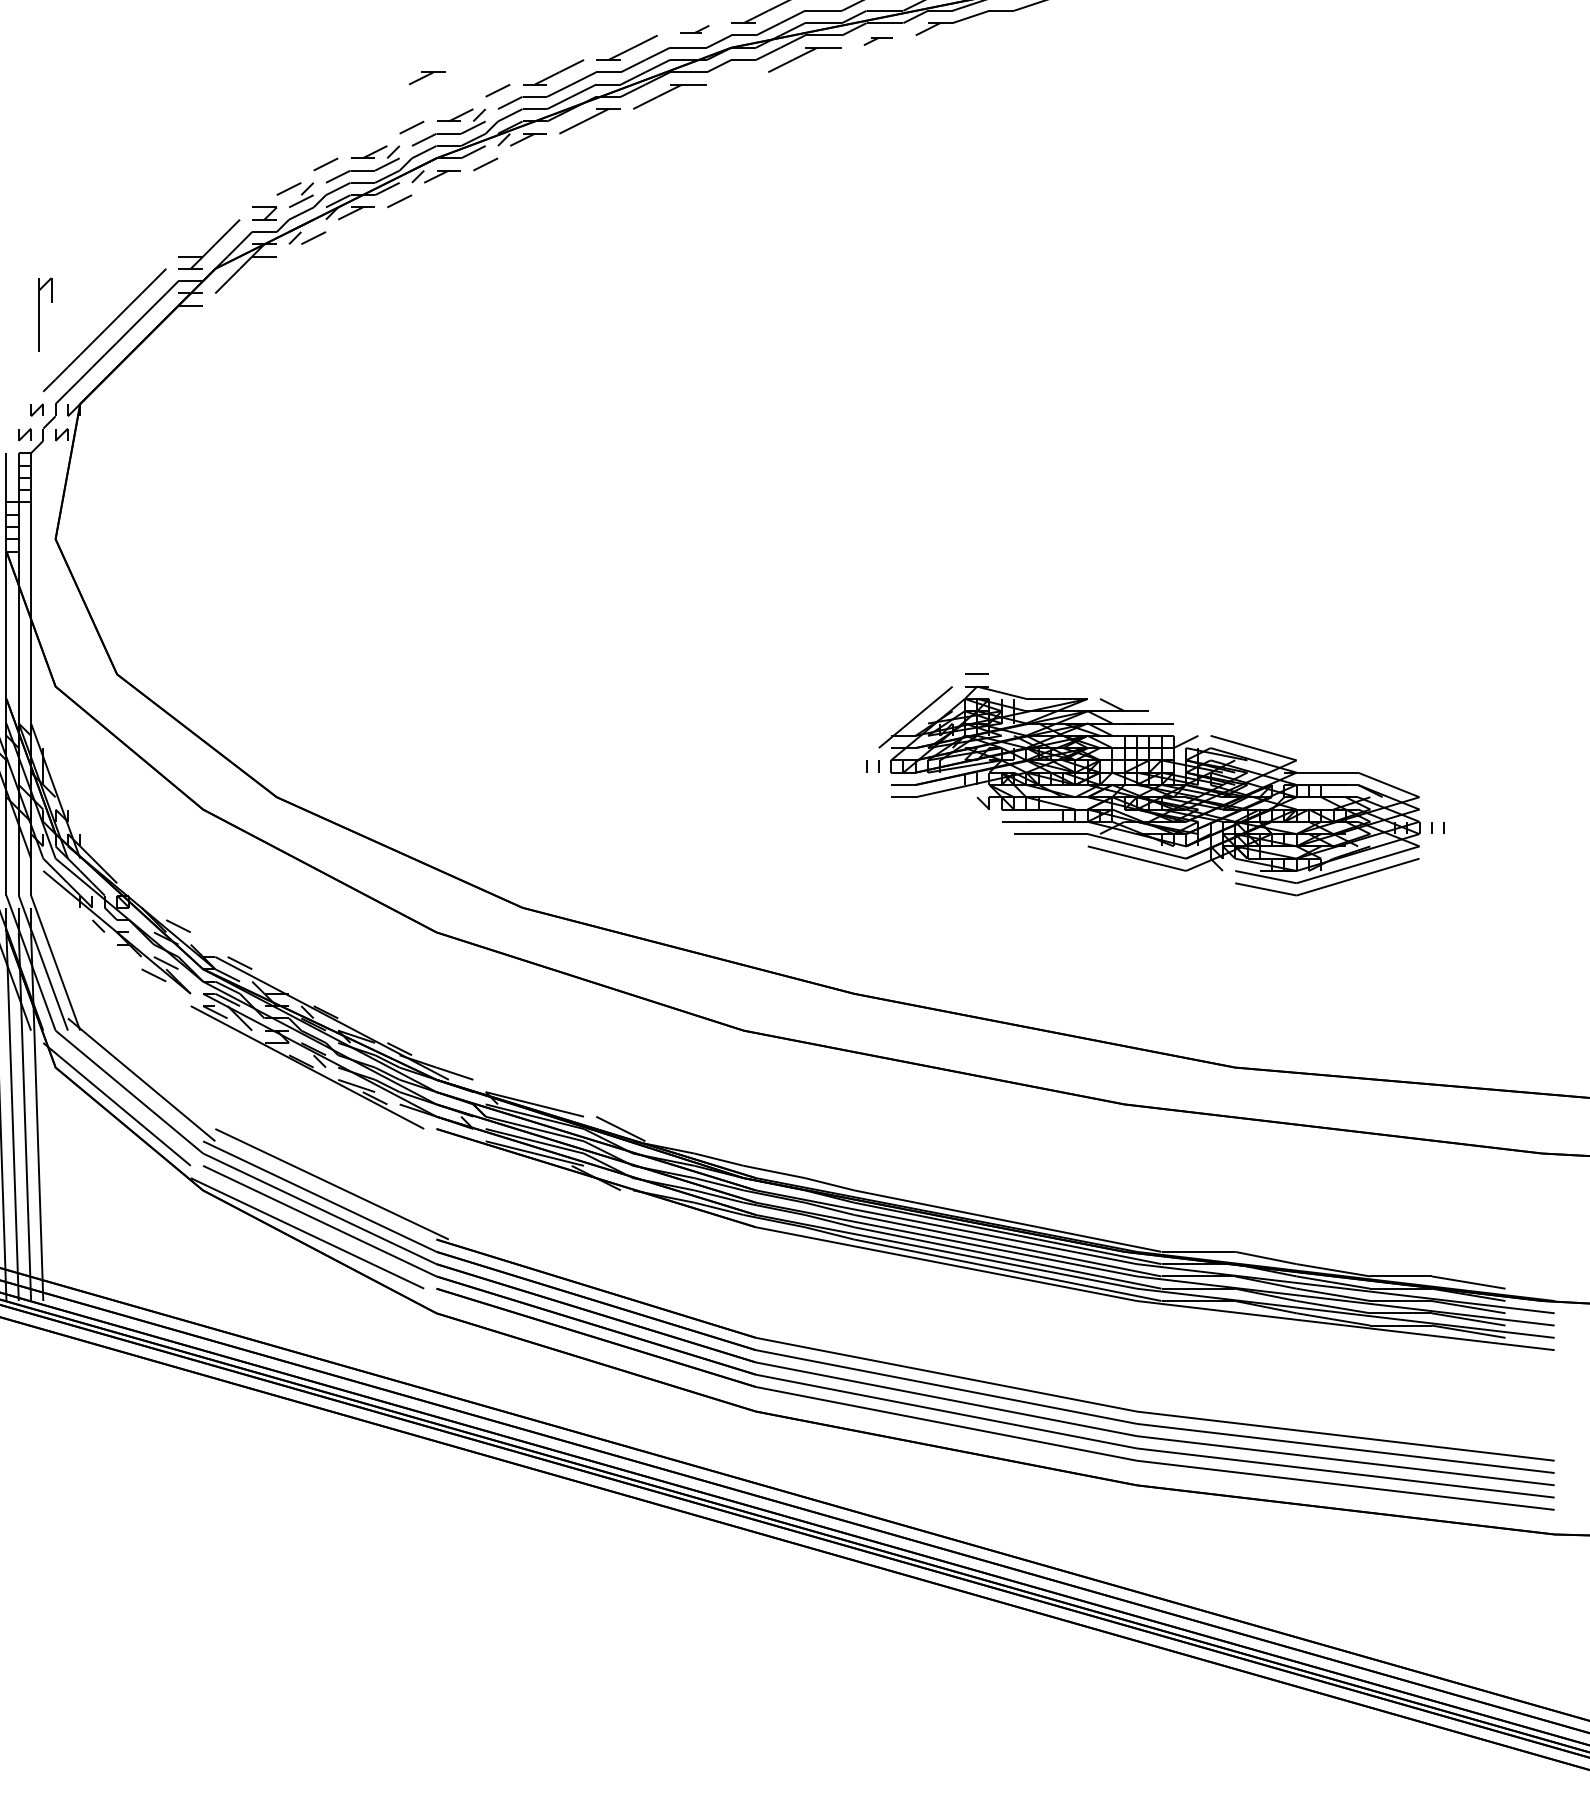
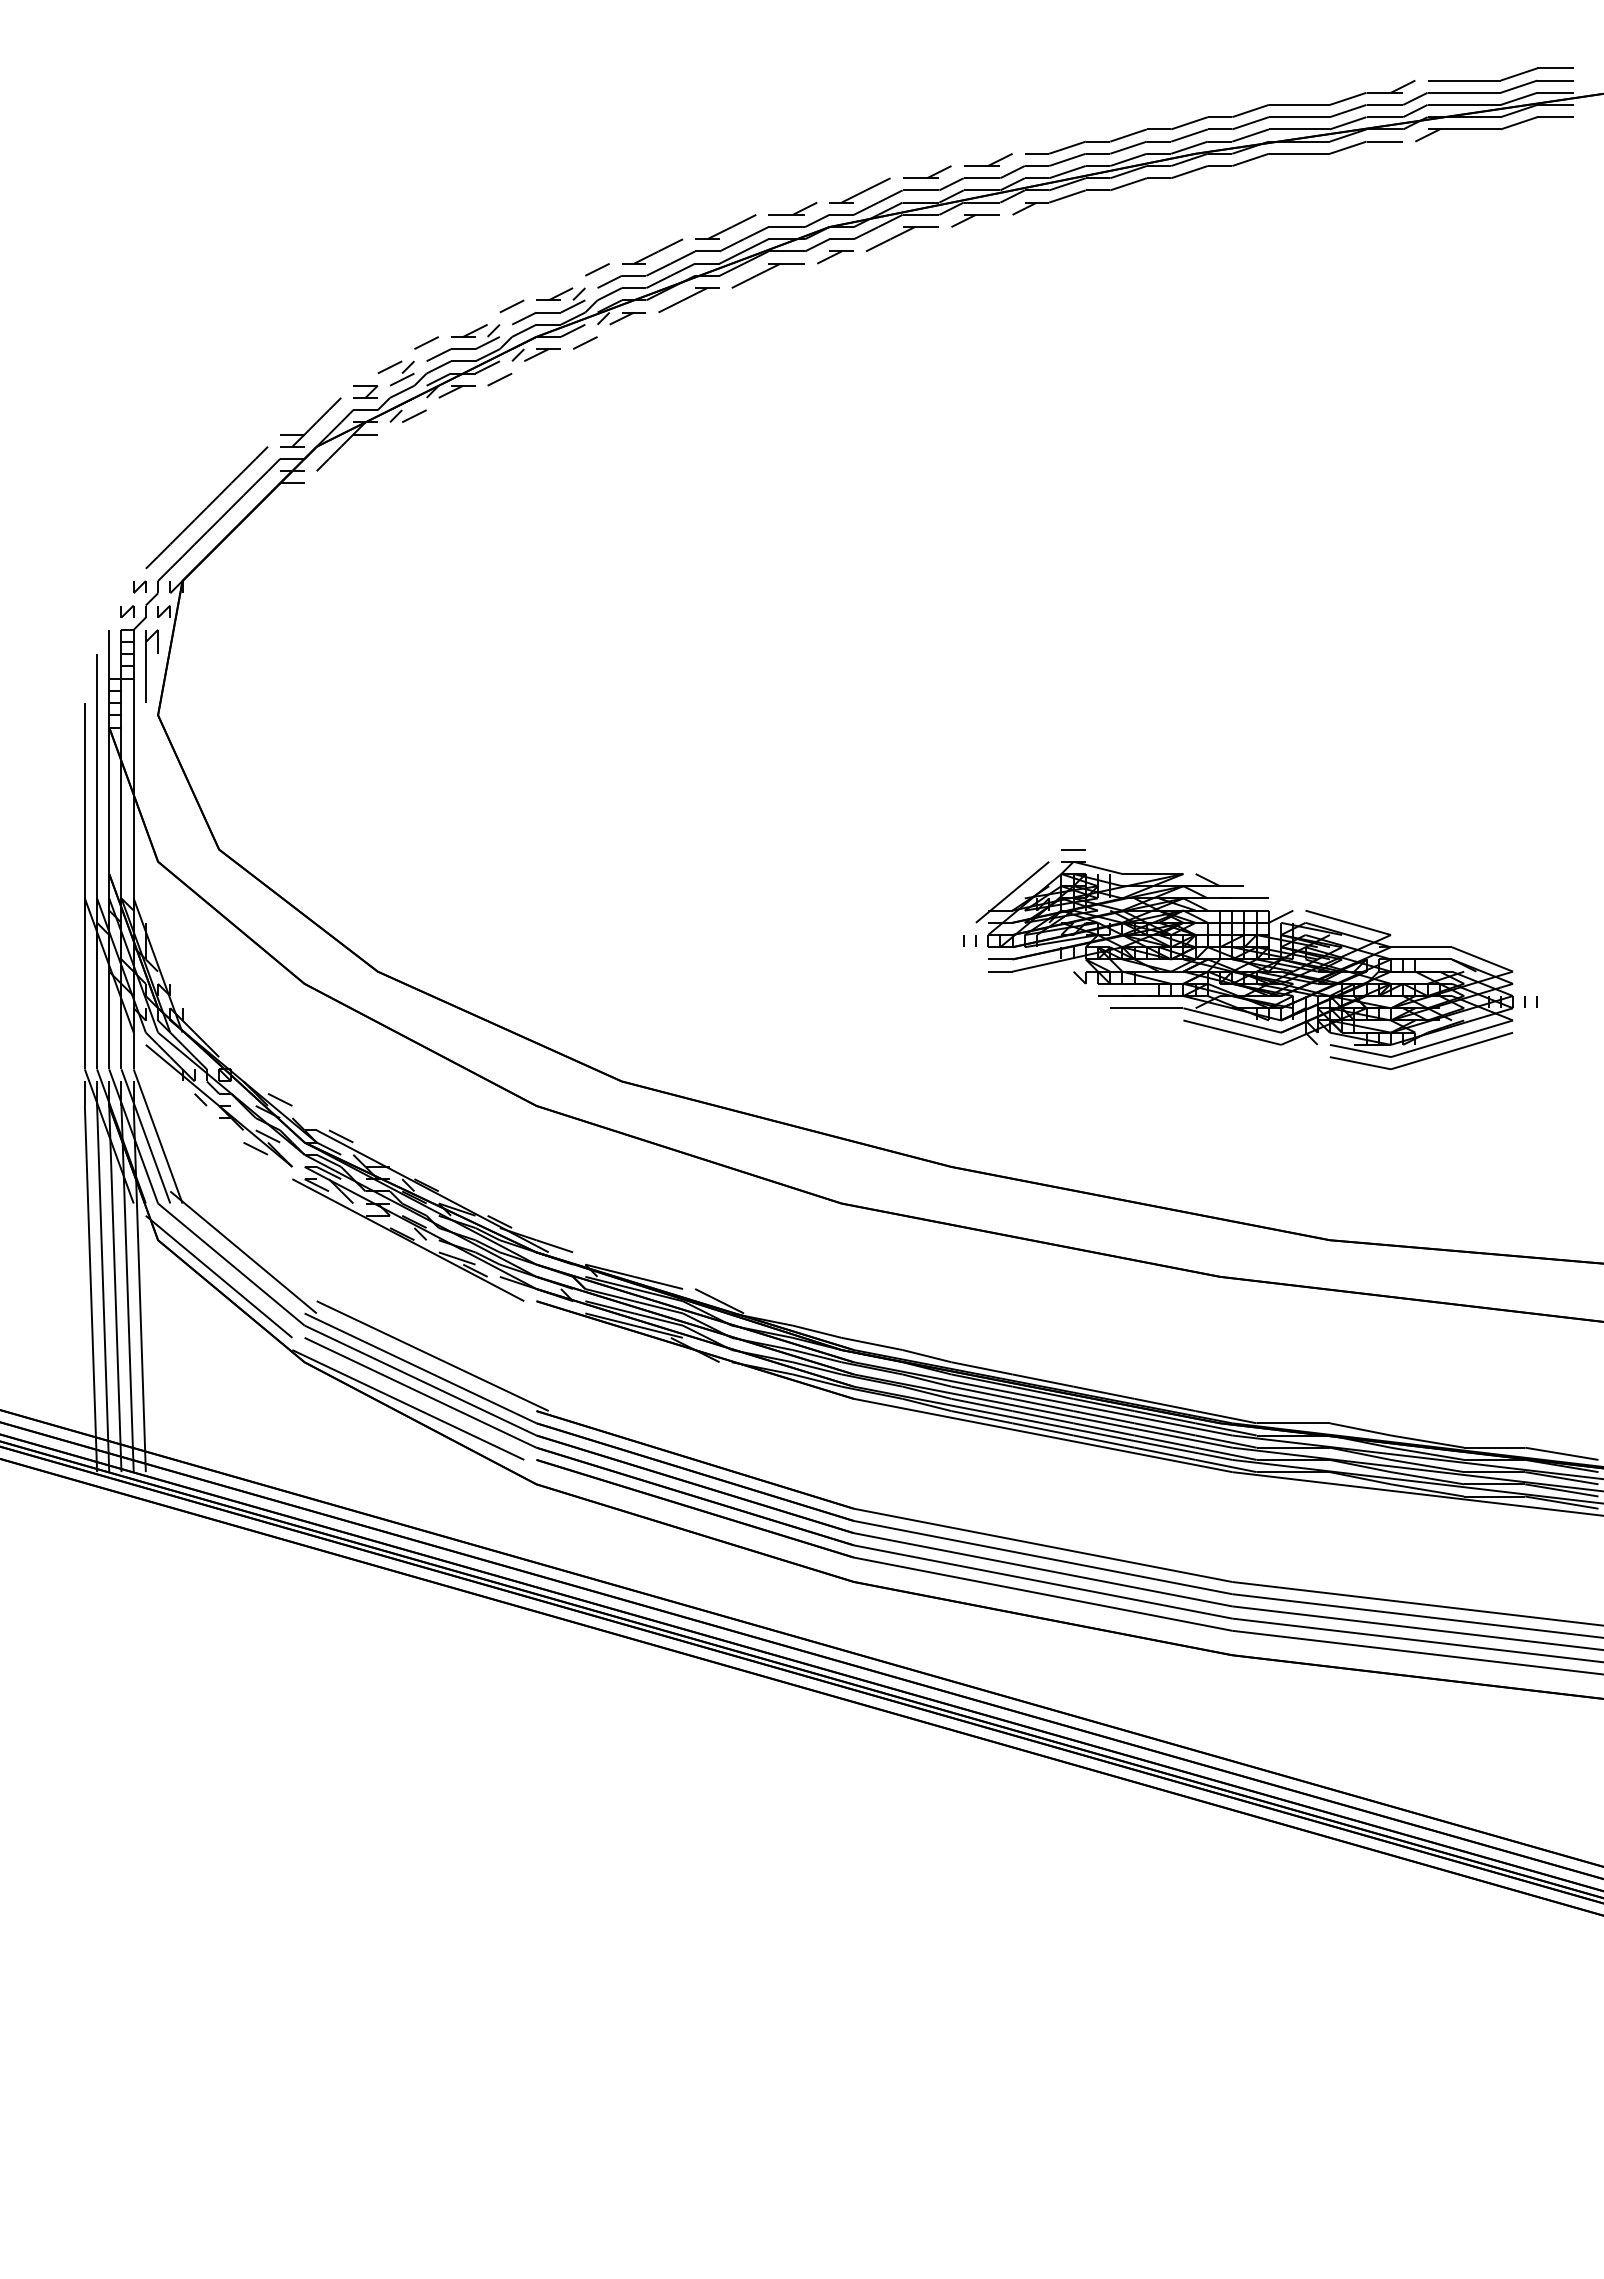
part: (694, 29) -> (792, 208), size x1.67
part: (878, 41) -> (975, 220), size x1.67
part: (427, 78) -> (835, 257), moved
part: (44, 313) -> (151, 665), moved

